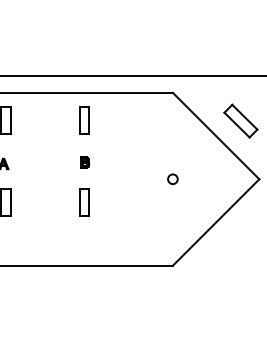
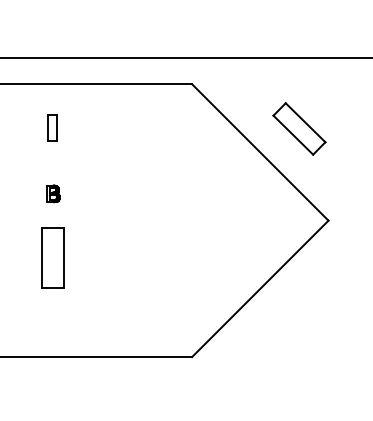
part: (84, 120) -> (52, 127), size x0.6
circle: (172, 178) -> (191, 219), removed
part: (84, 202) -> (52, 257), size x1.4

